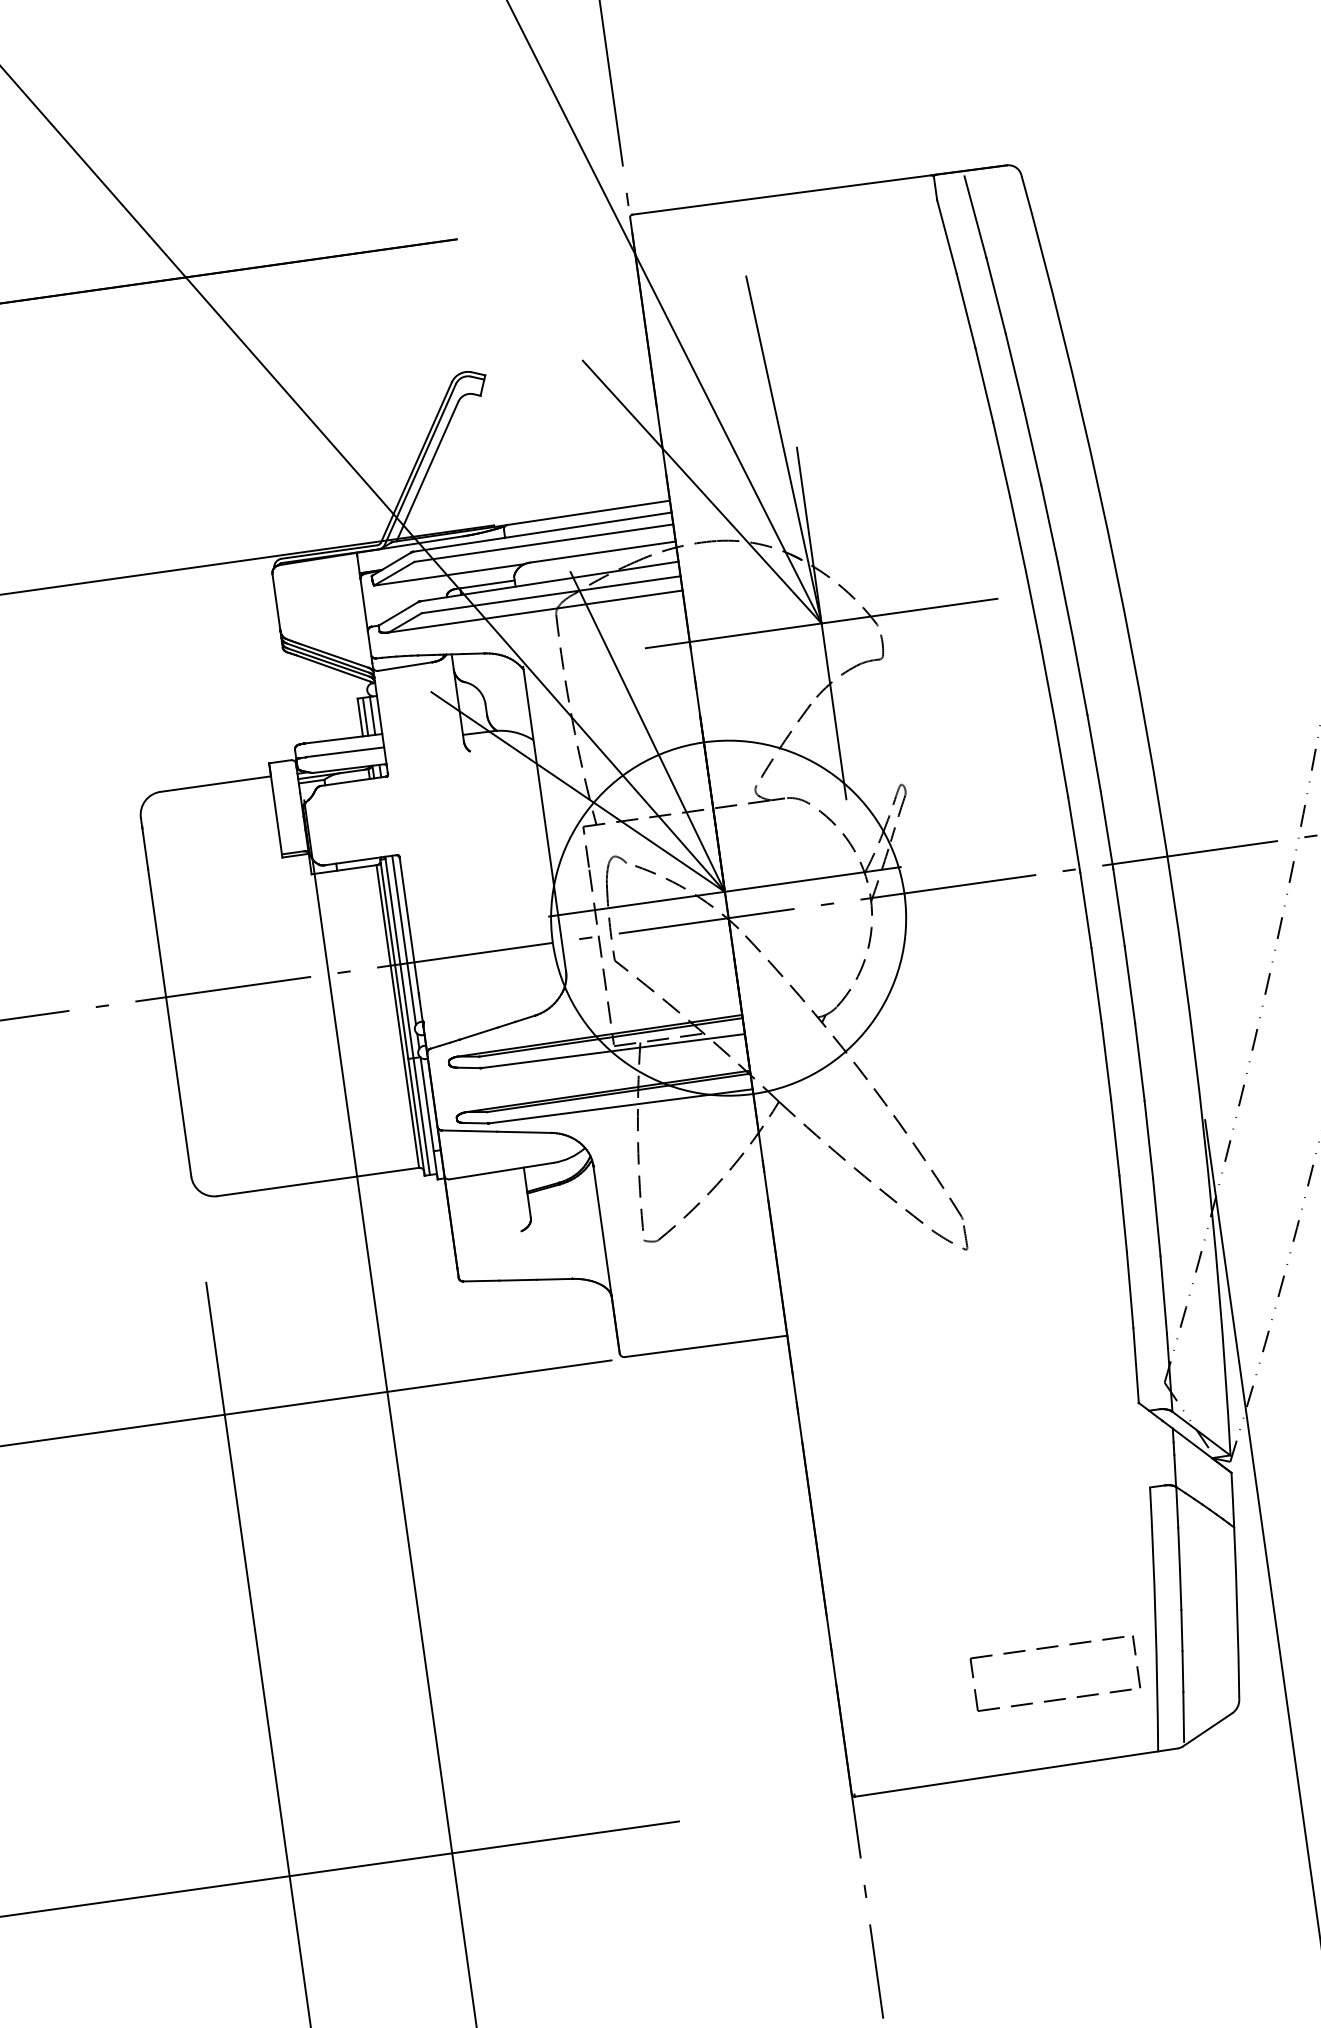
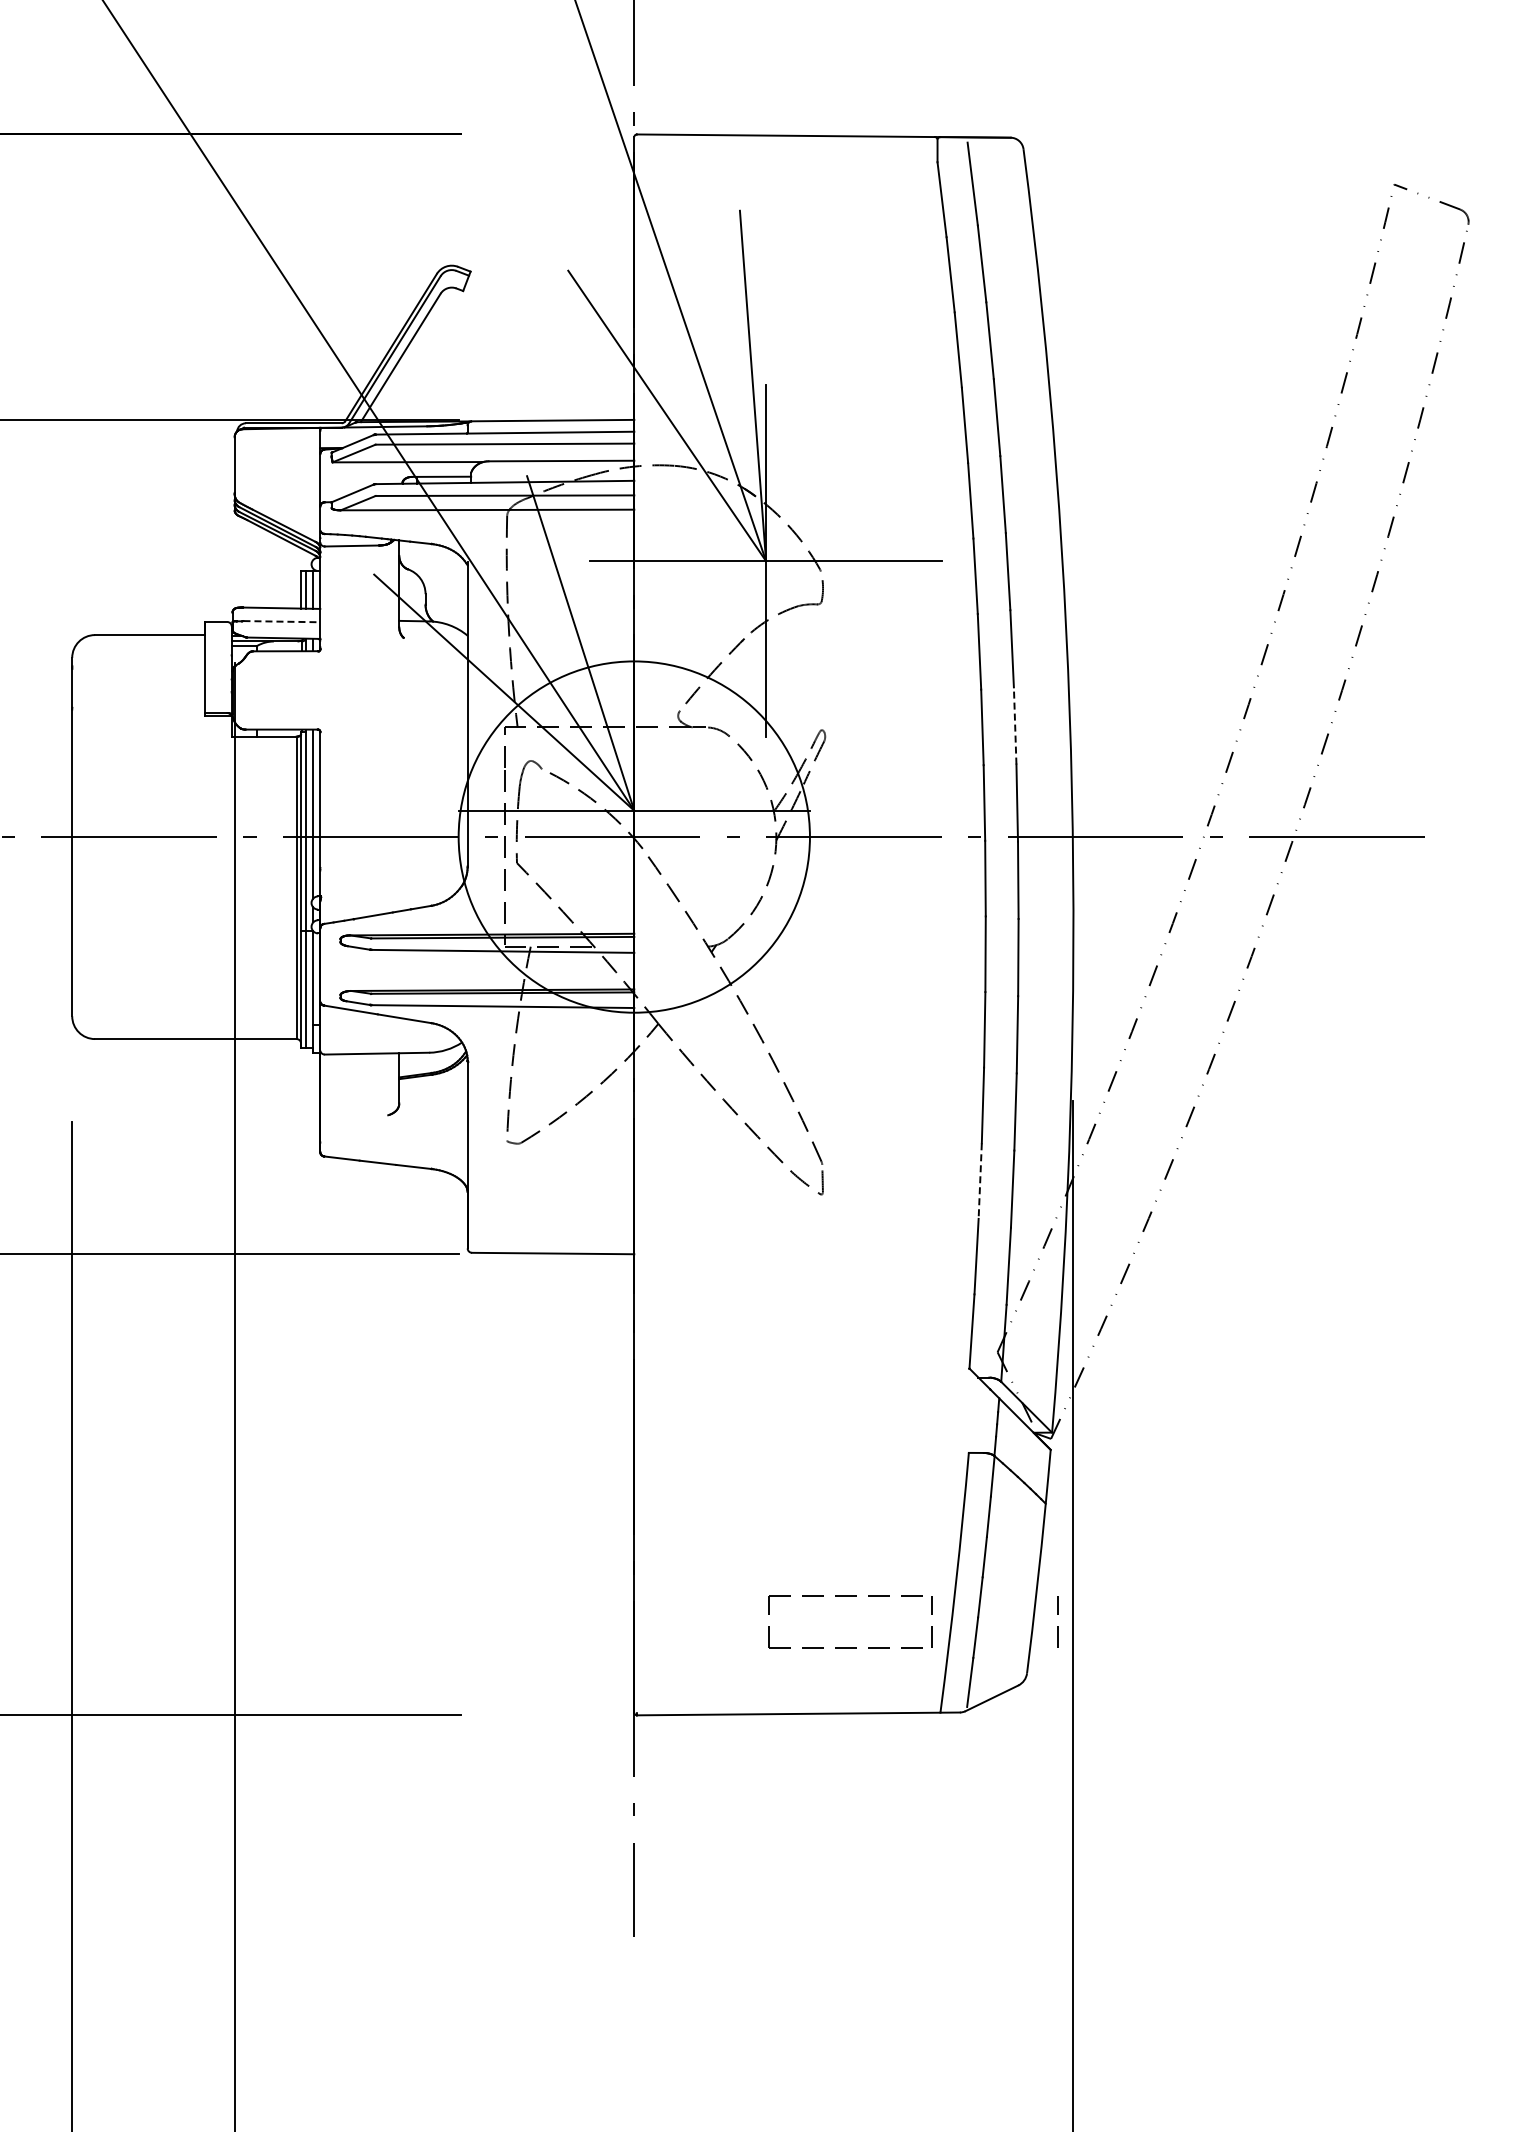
line: (346, 751) -> (282, 621), solid -> dashed
line: (1094, 752) -> (1015, 725), solid -> dashed
line: (1123, 1214) -> (980, 1181), solid -> dashed
line: (1263, 1648) -> (1057, 1626), added

